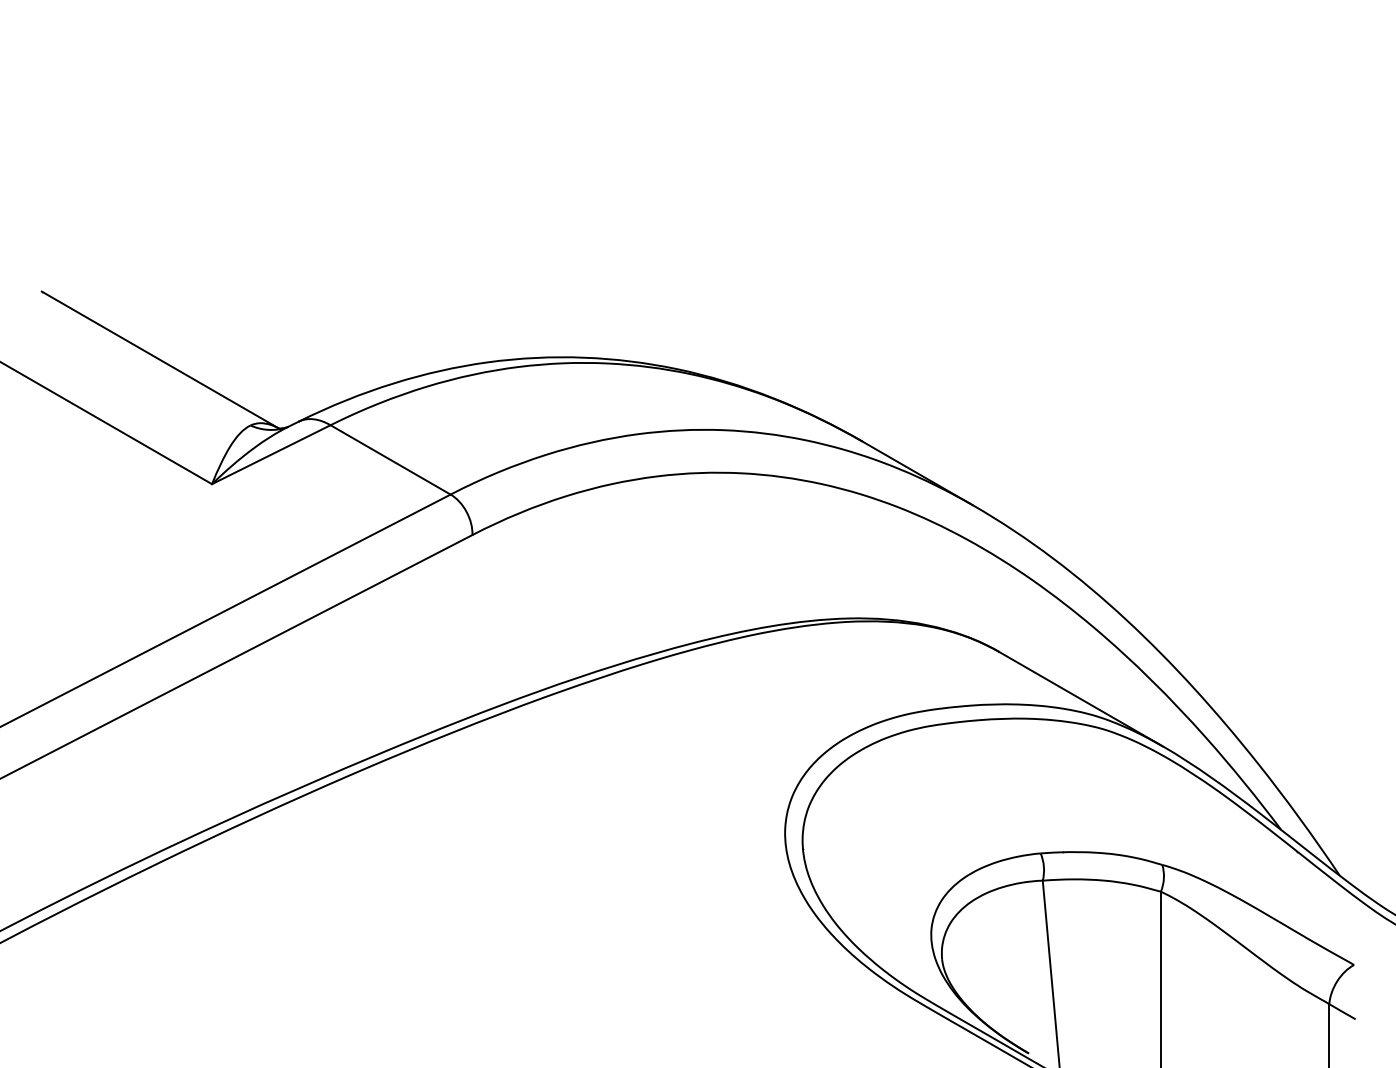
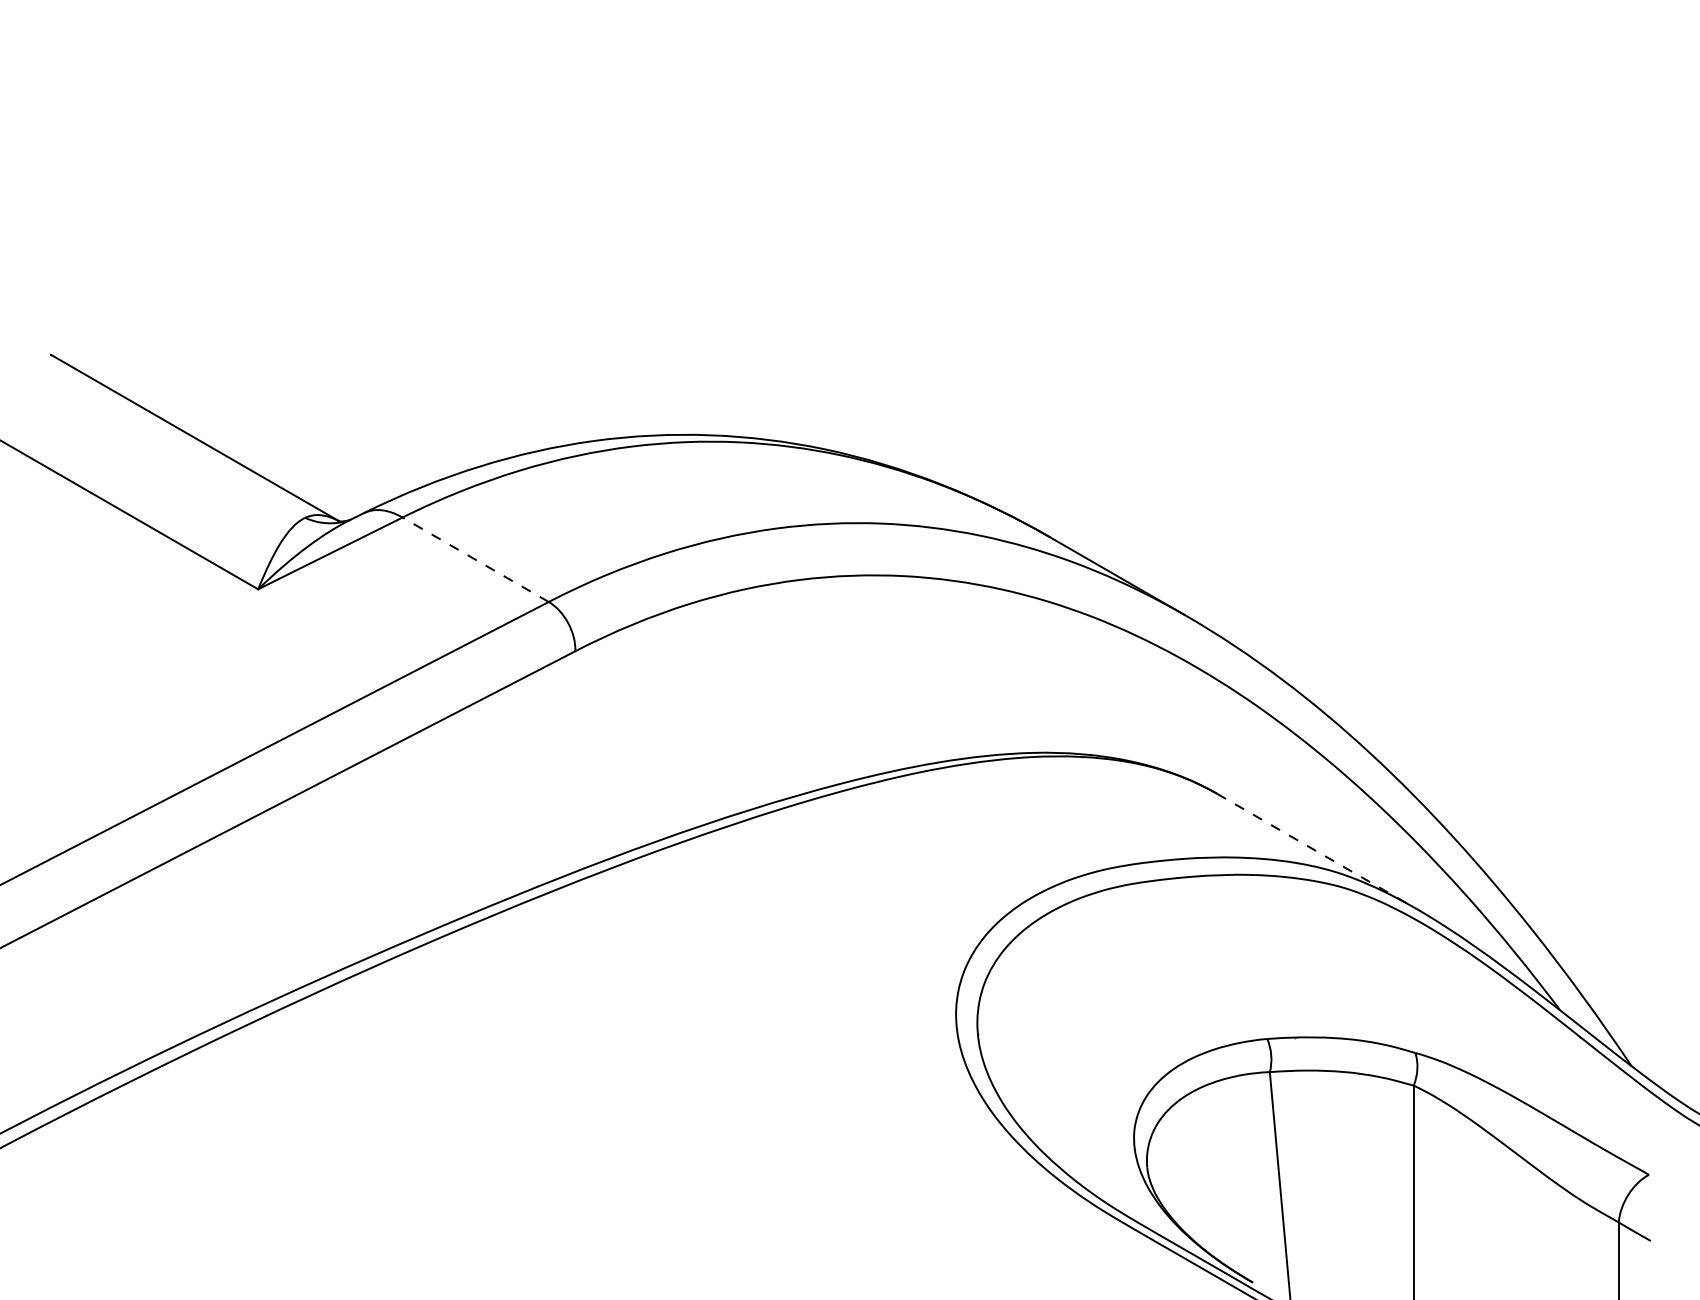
line: (390, 459) -> (475, 559), solid -> dashed
line: (1081, 699) -> (1317, 851), solid -> dashed

